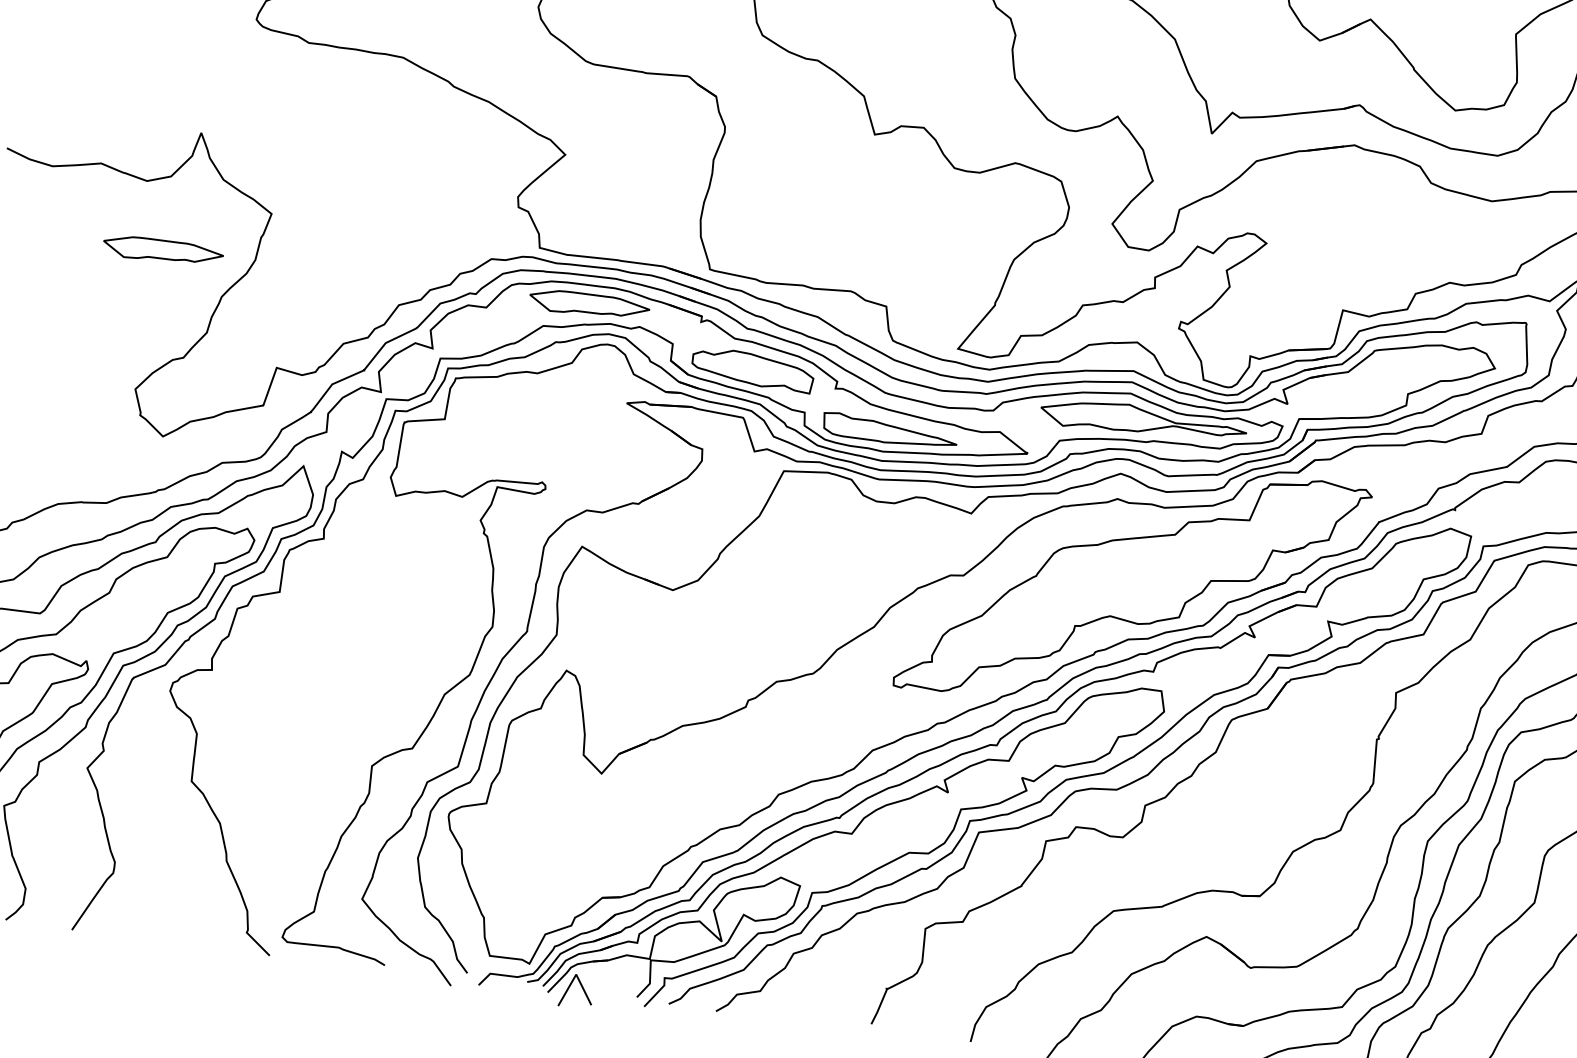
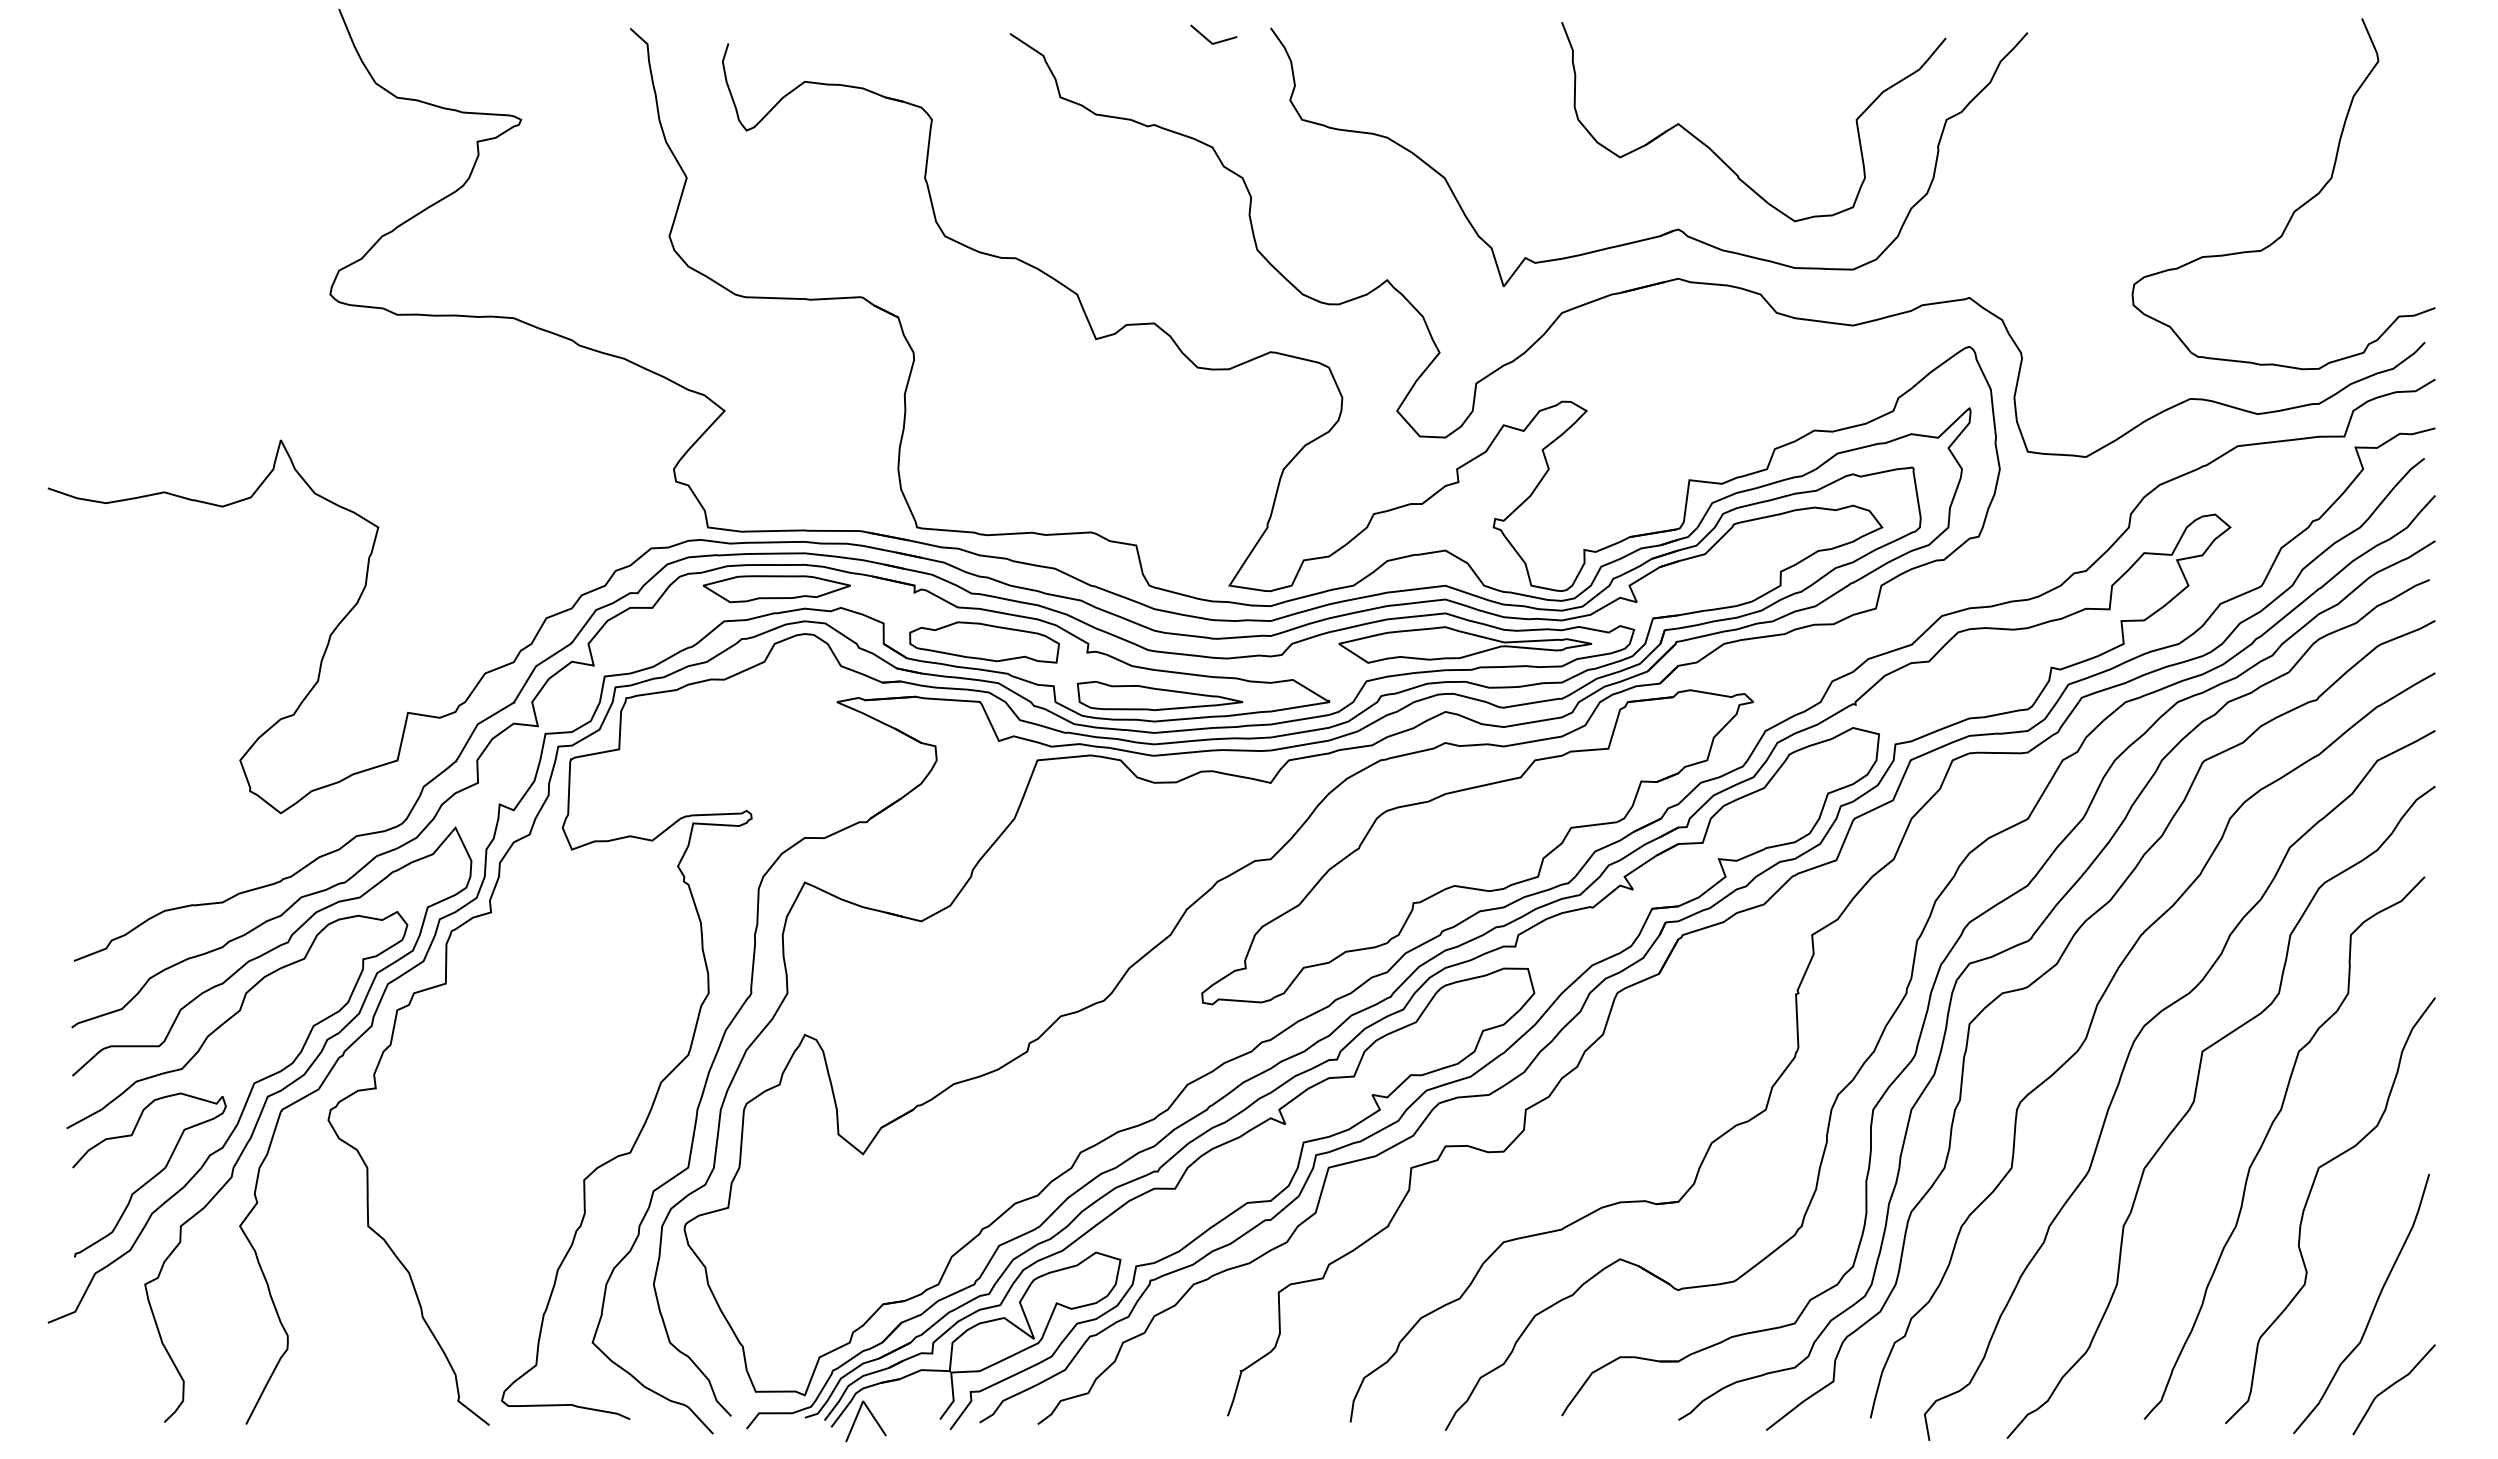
part: (162, 251) -> (252, 589), removed

